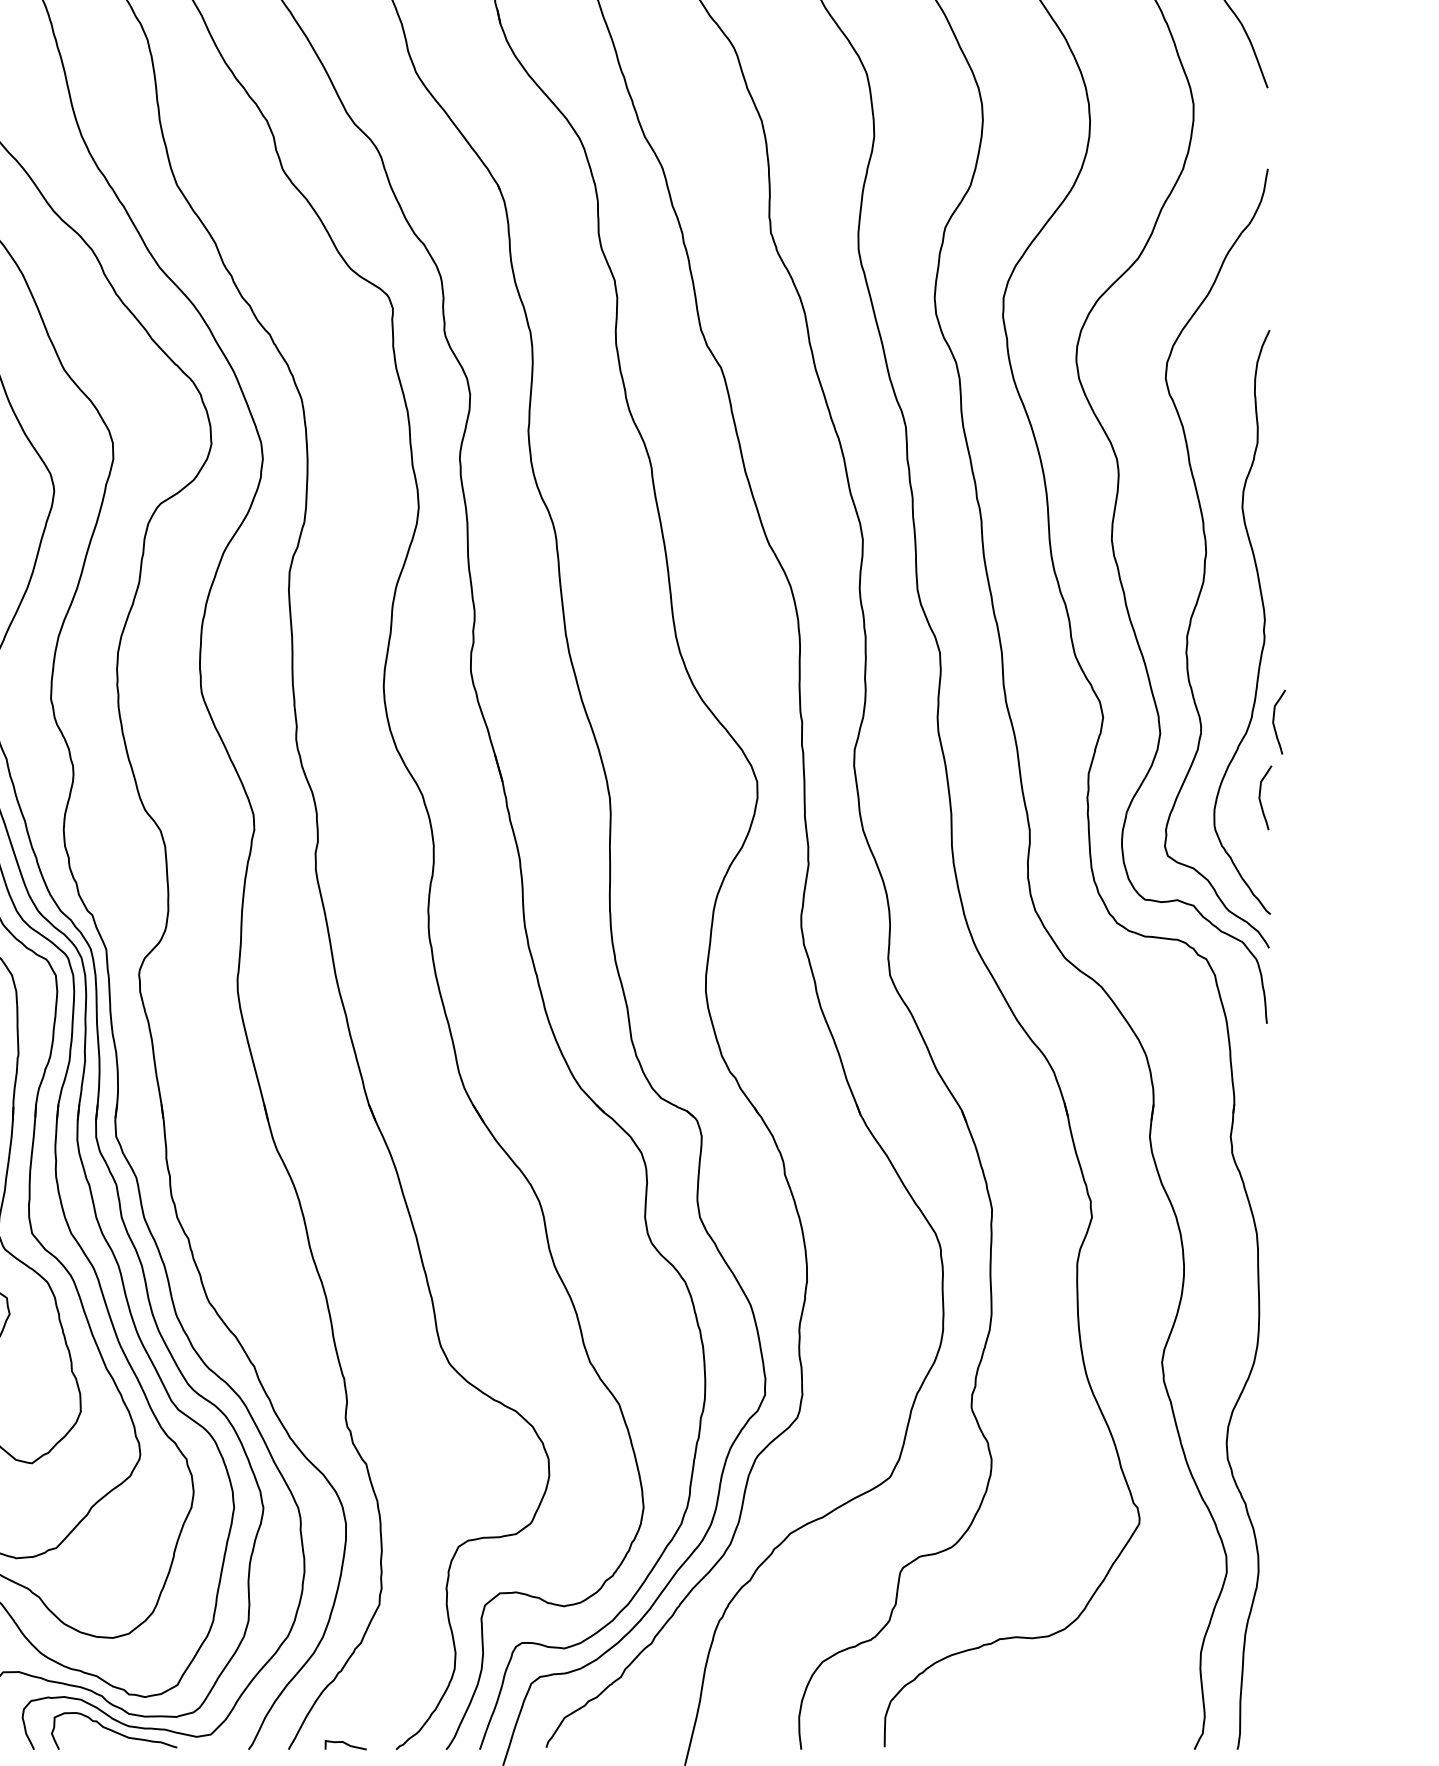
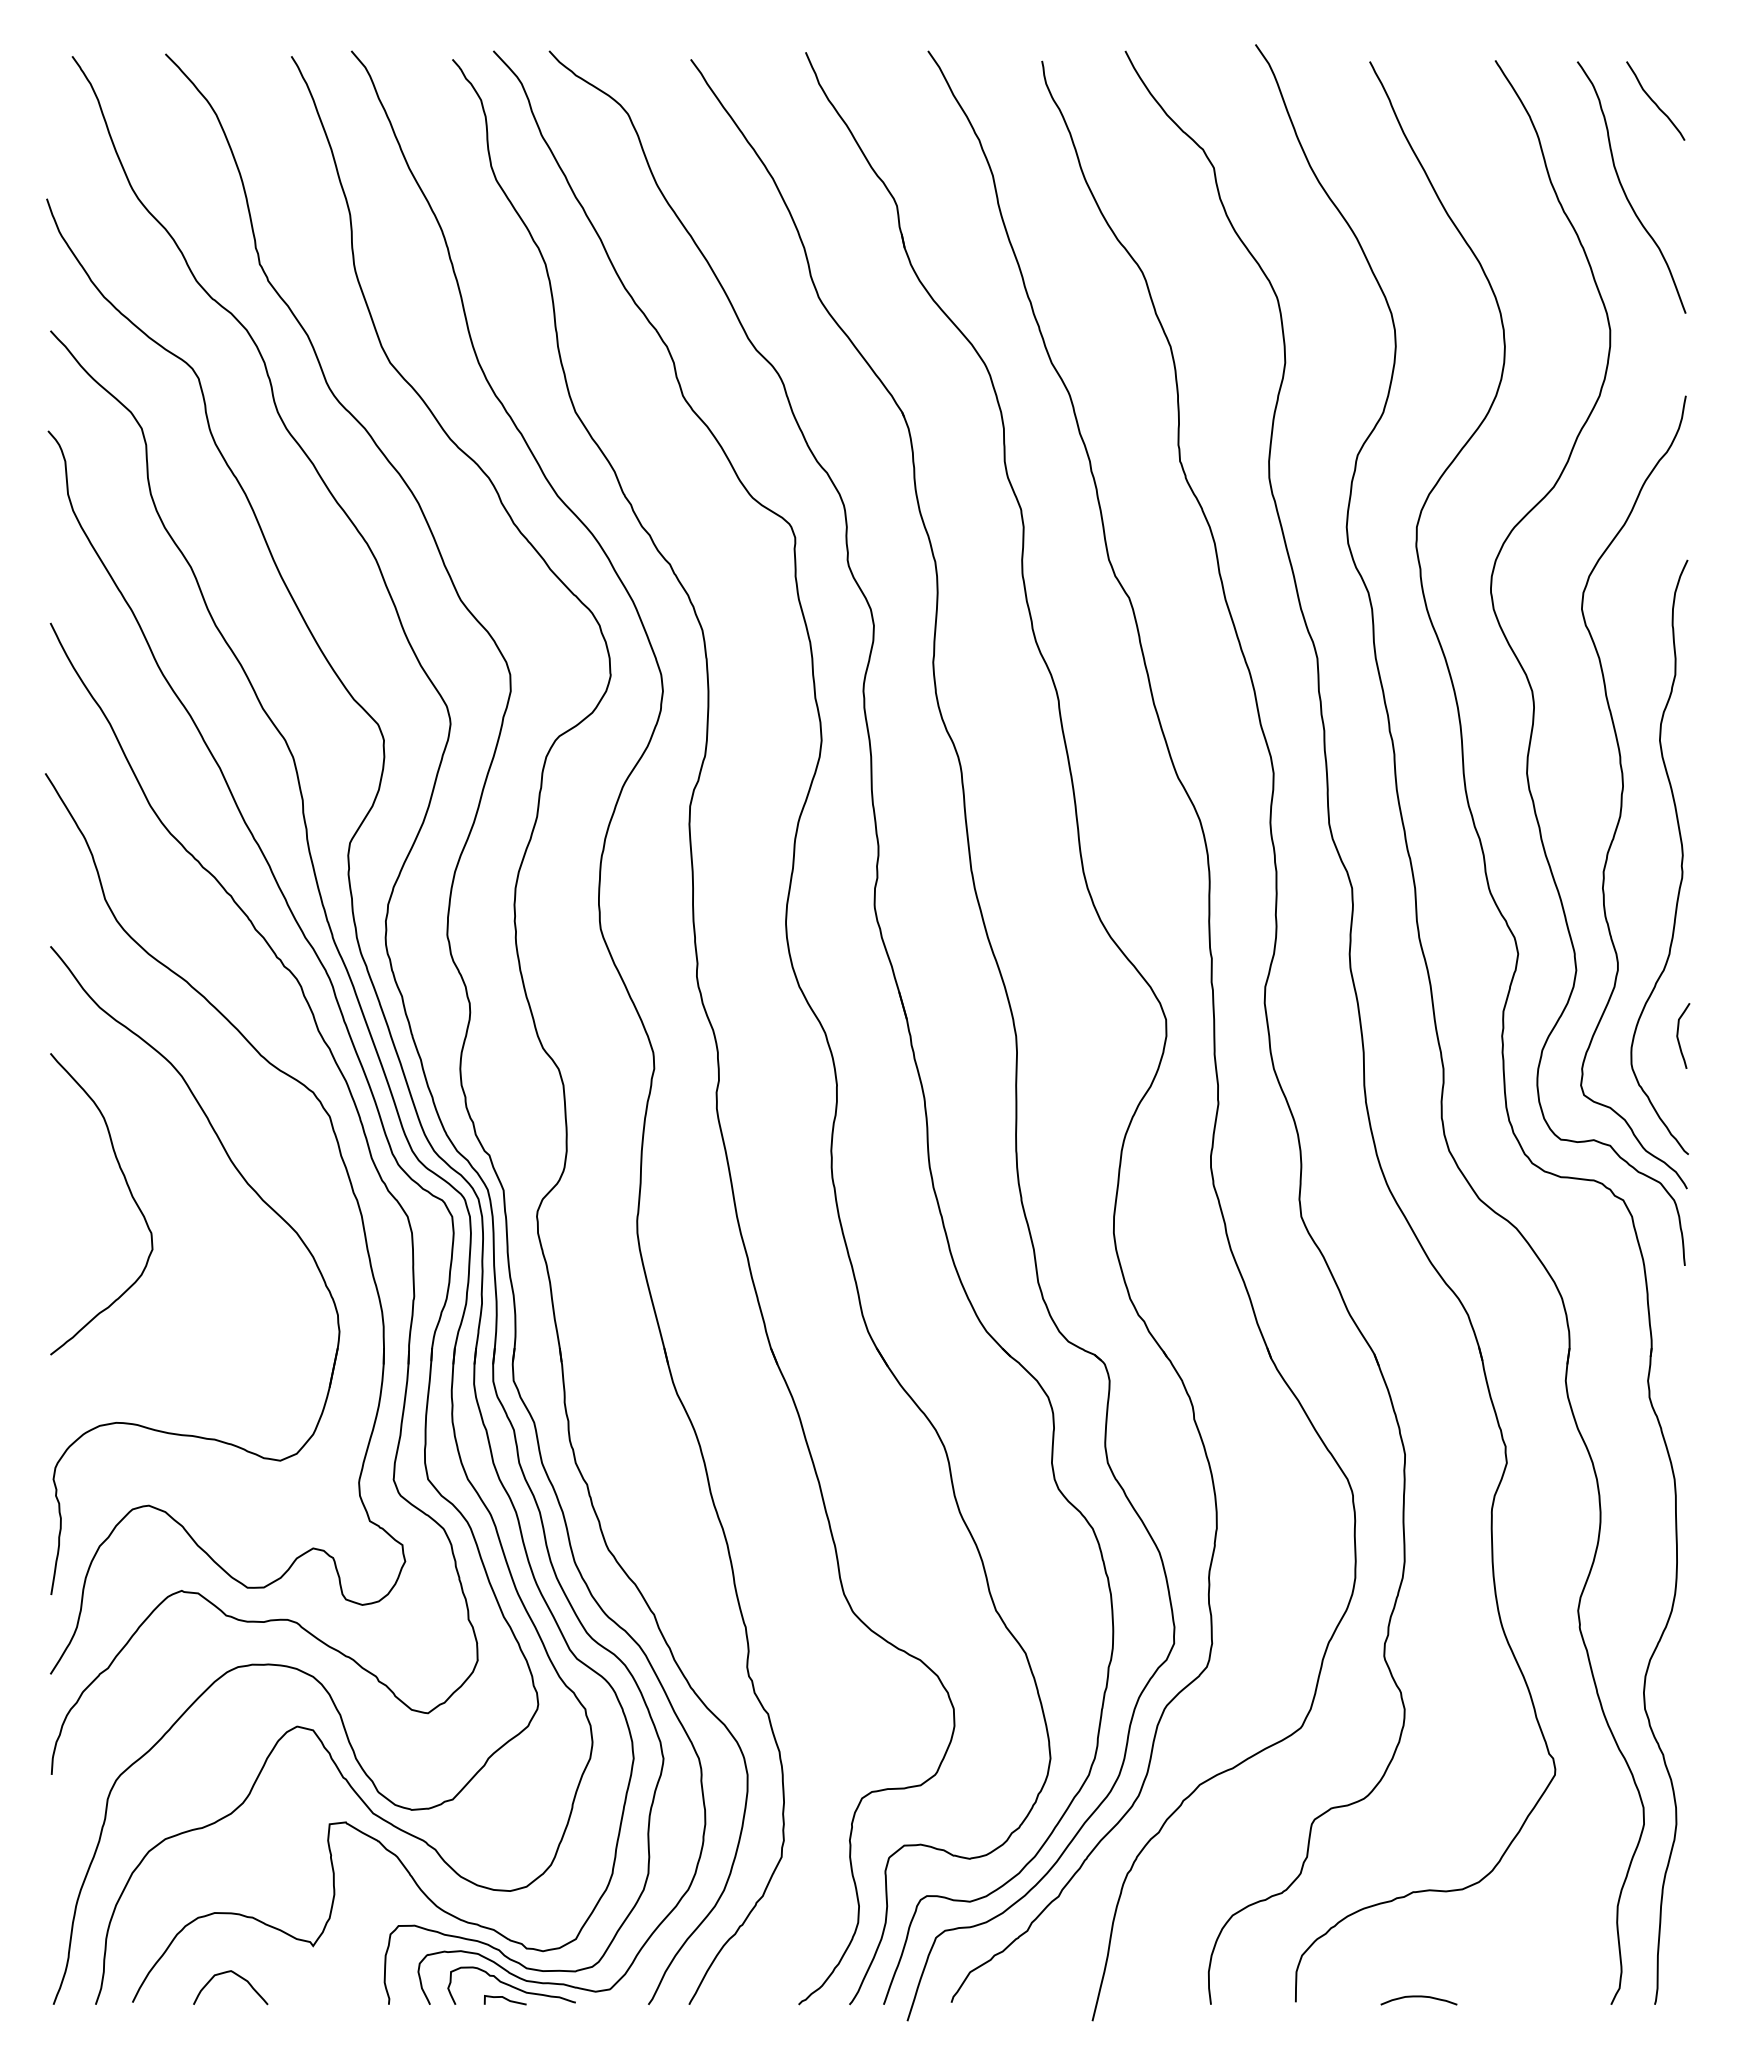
curve: (1274, 721) -> (1692, 958), removed
curve: (1005, 1742) -> (1418, 1997), added
curve: (344, 1744) -> (504, 1999), moved

